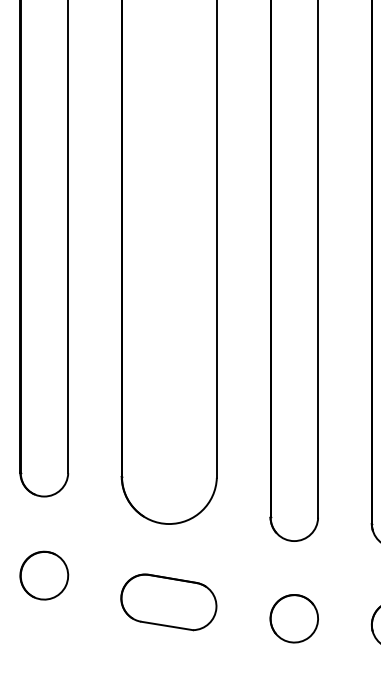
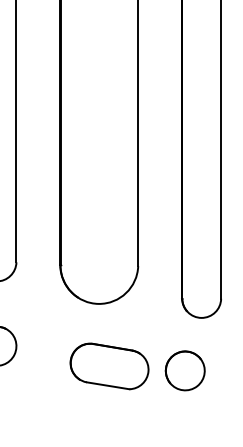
part: (168, 602) -> (109, 366), moved
part: (293, 618) -> (184, 370), moved

